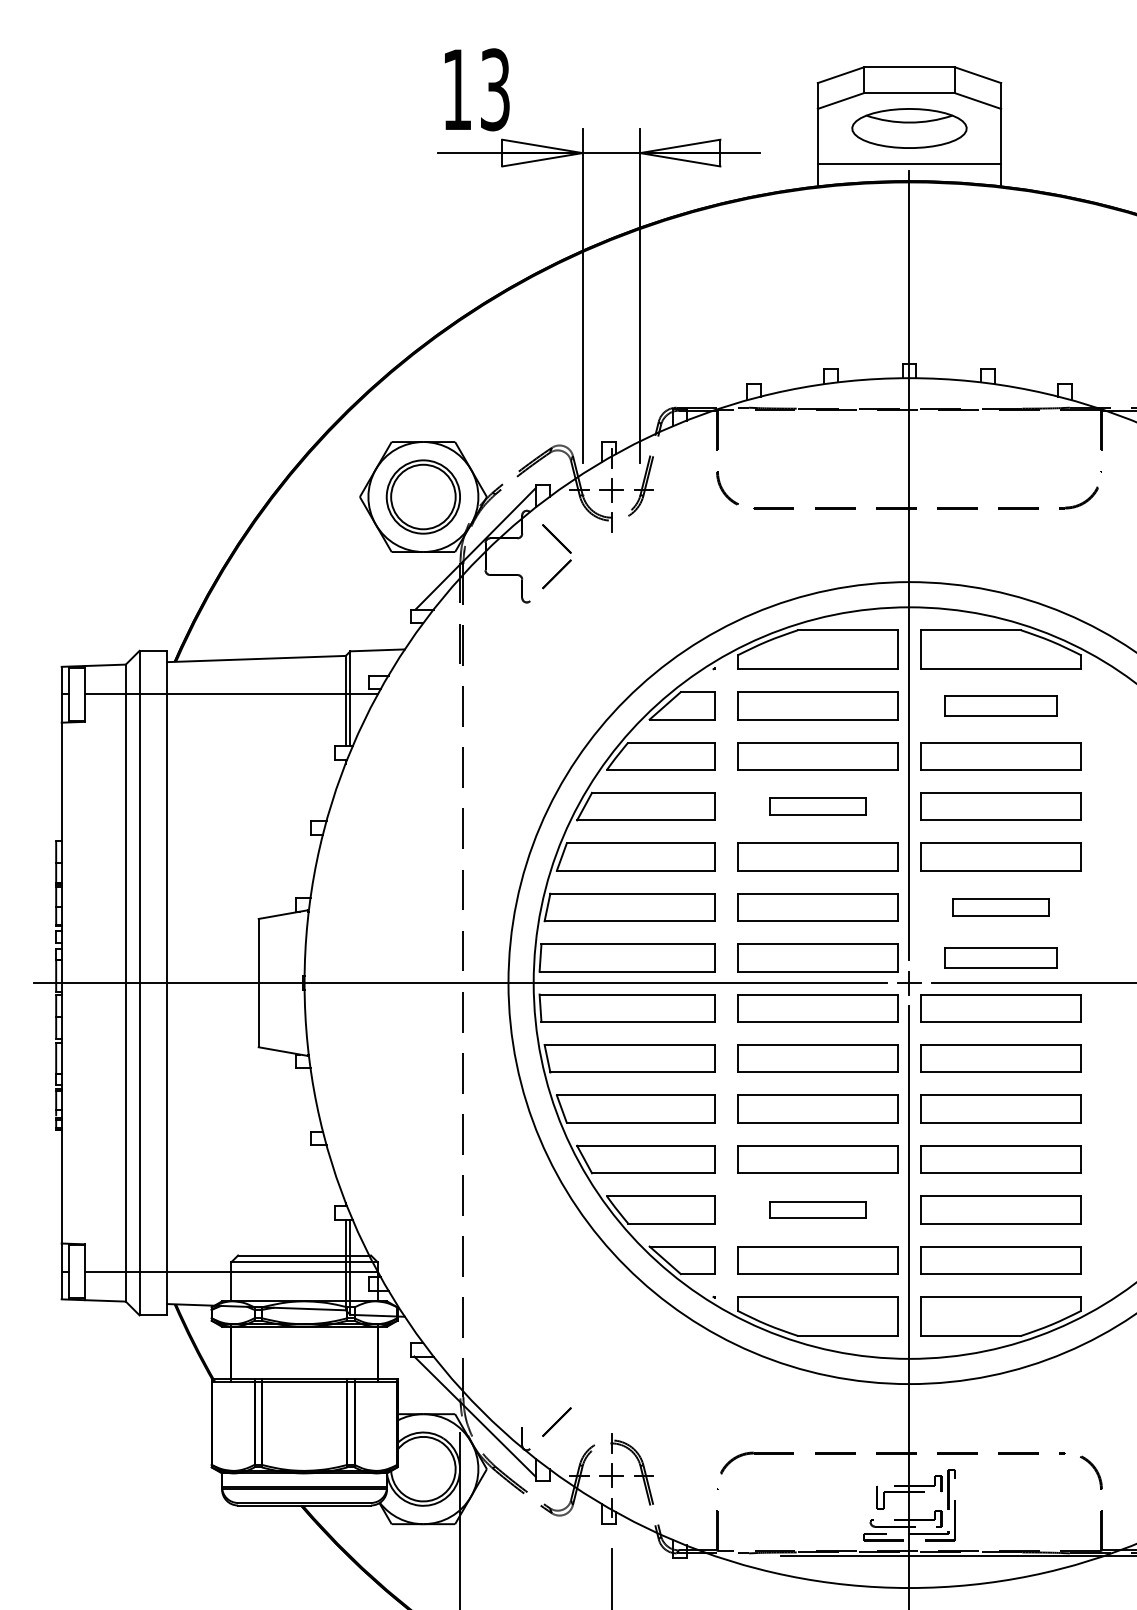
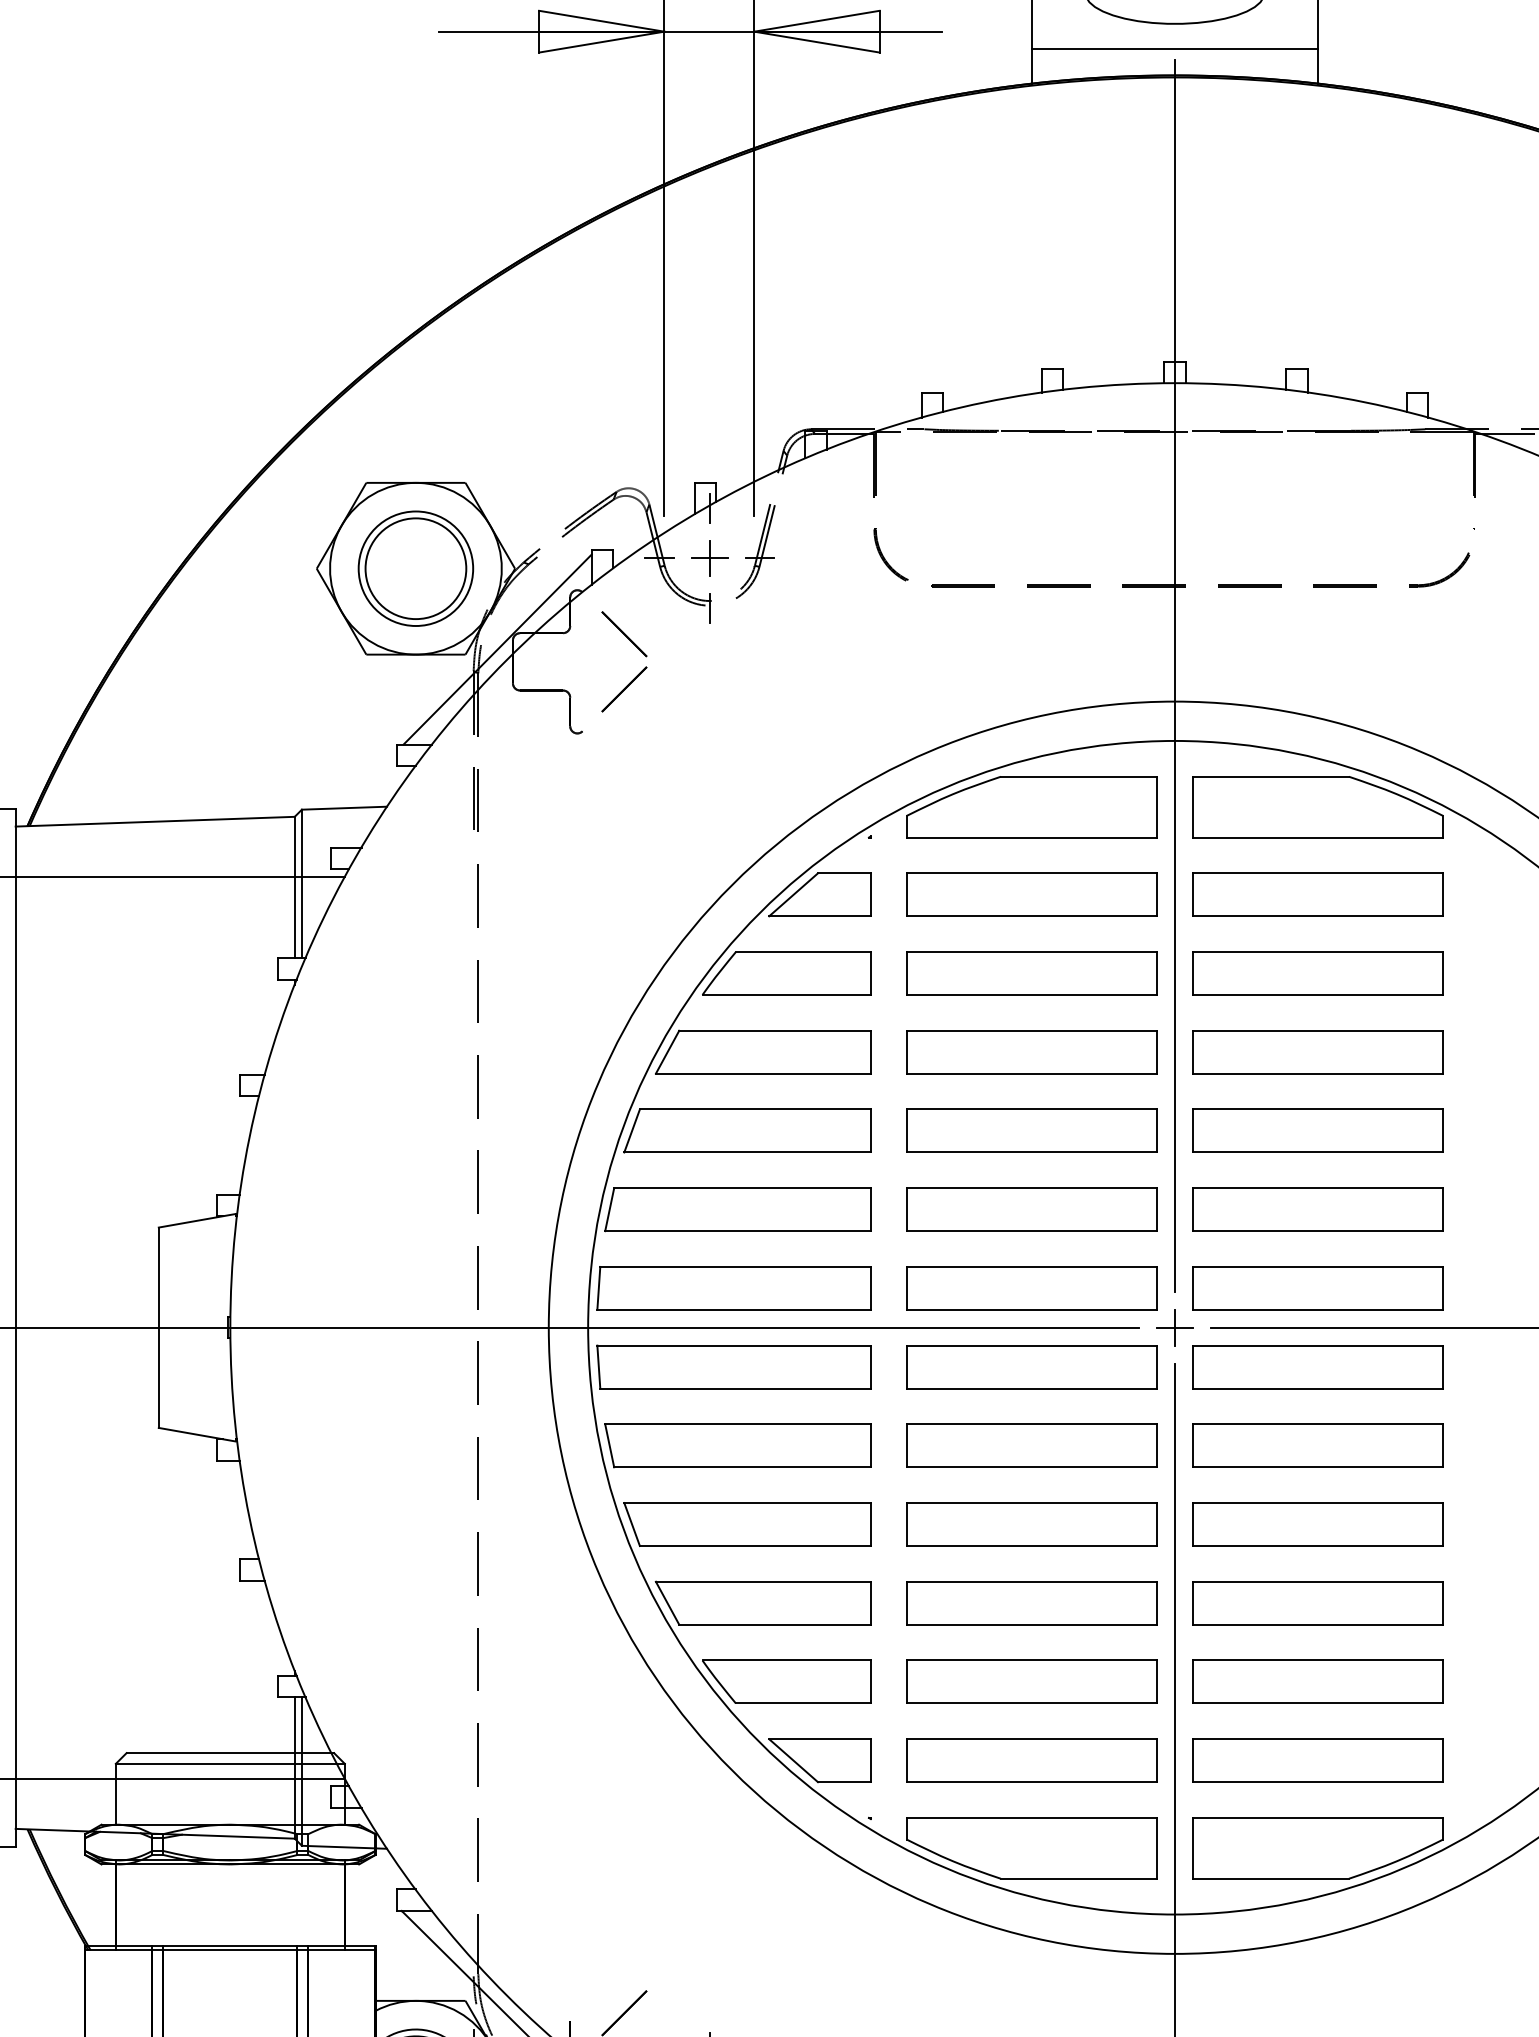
part: (1000, 705) -> (1317, 894), size x1.43
part: (817, 806) -> (1031, 1051), size x1.67
part: (1000, 907) -> (1317, 1209), size x1.67
part: (1000, 957) -> (1317, 1287), size x1.43
part: (817, 1209) -> (1031, 1681), size x1.67

